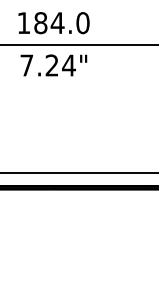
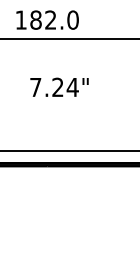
text: (57, 22) -> (50, 19), 184.0 -> 182.0
text: (53, 64) -> (59, 86), moved

